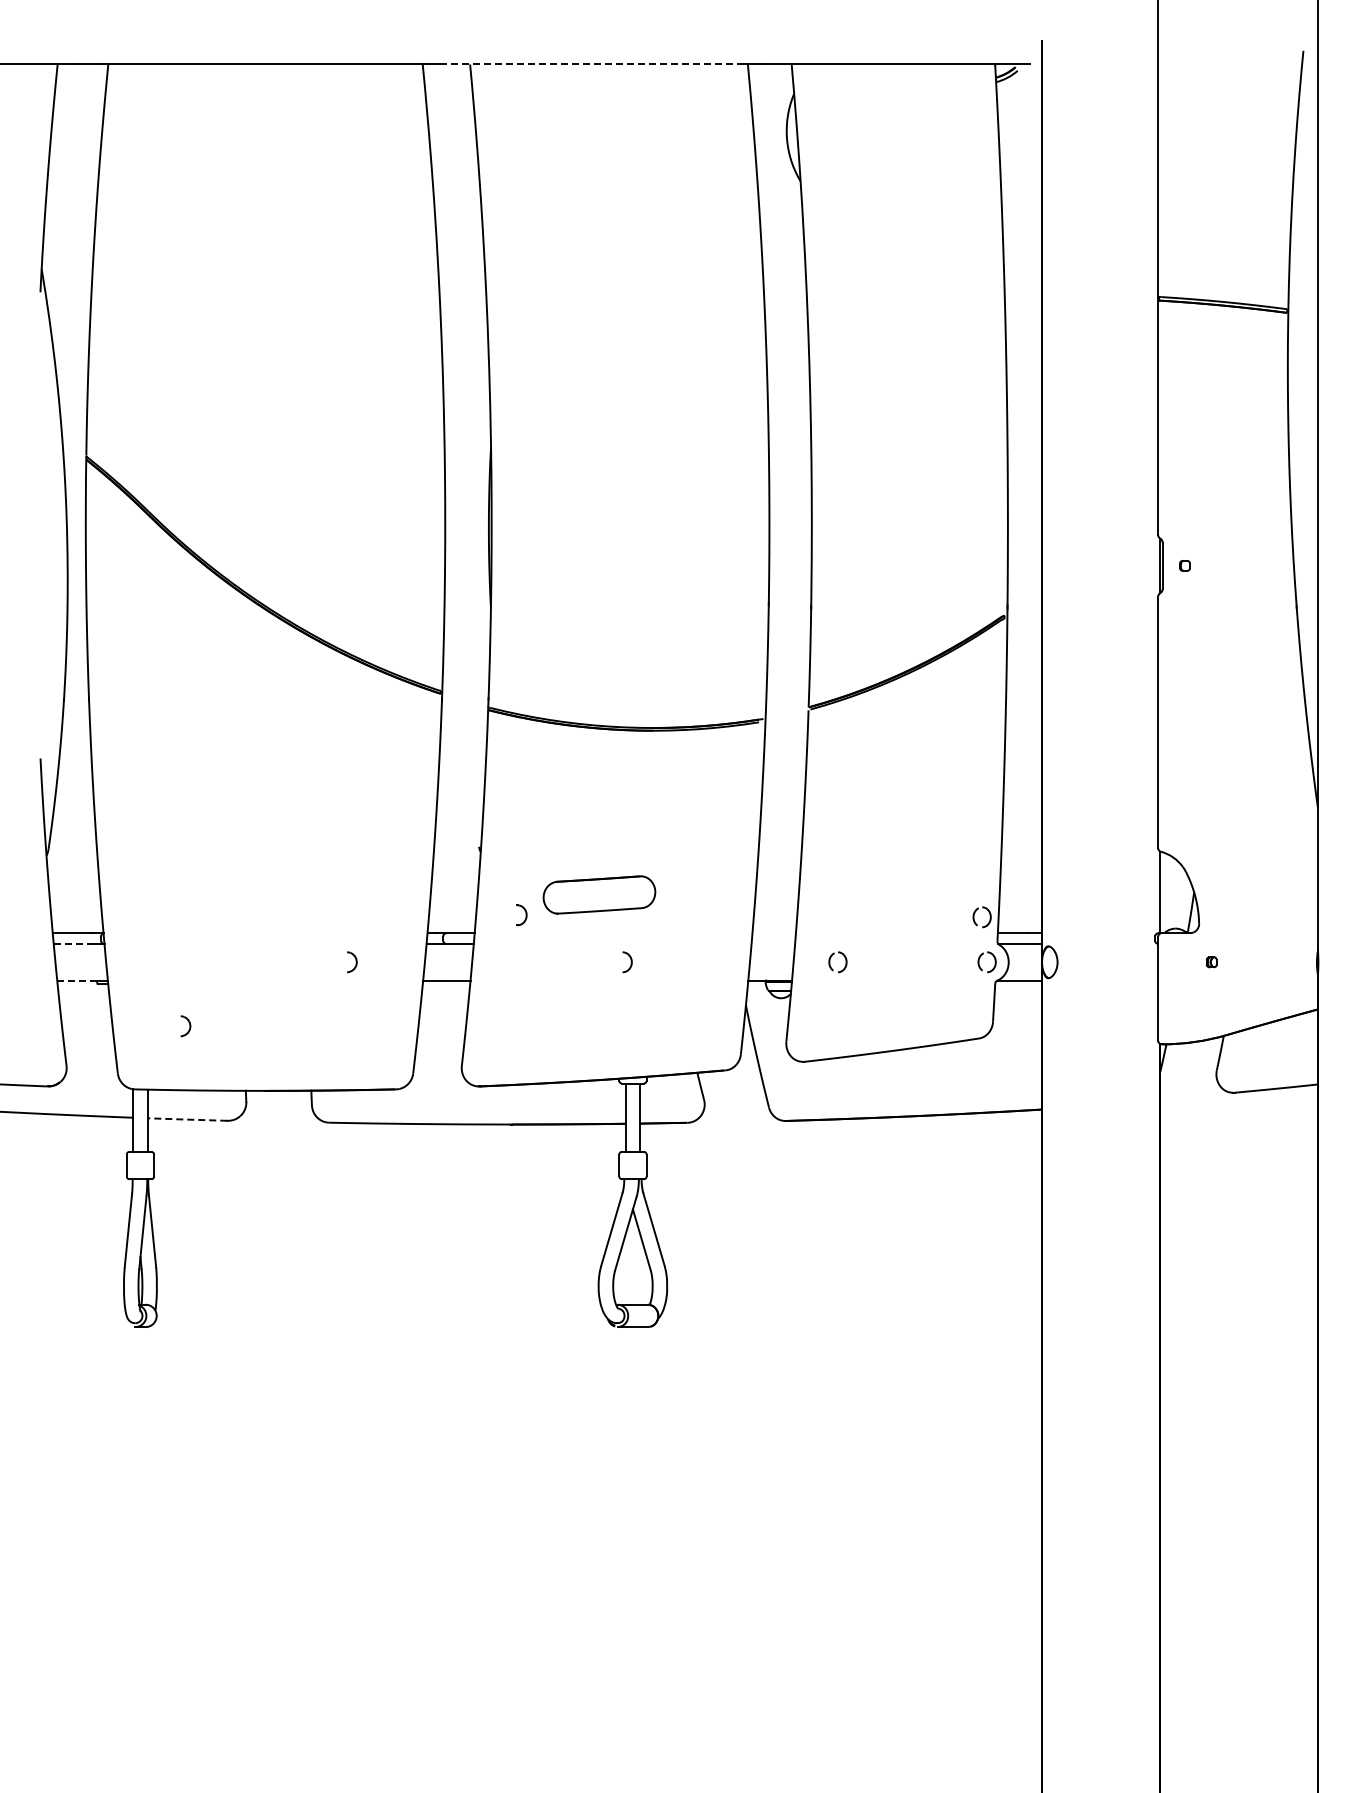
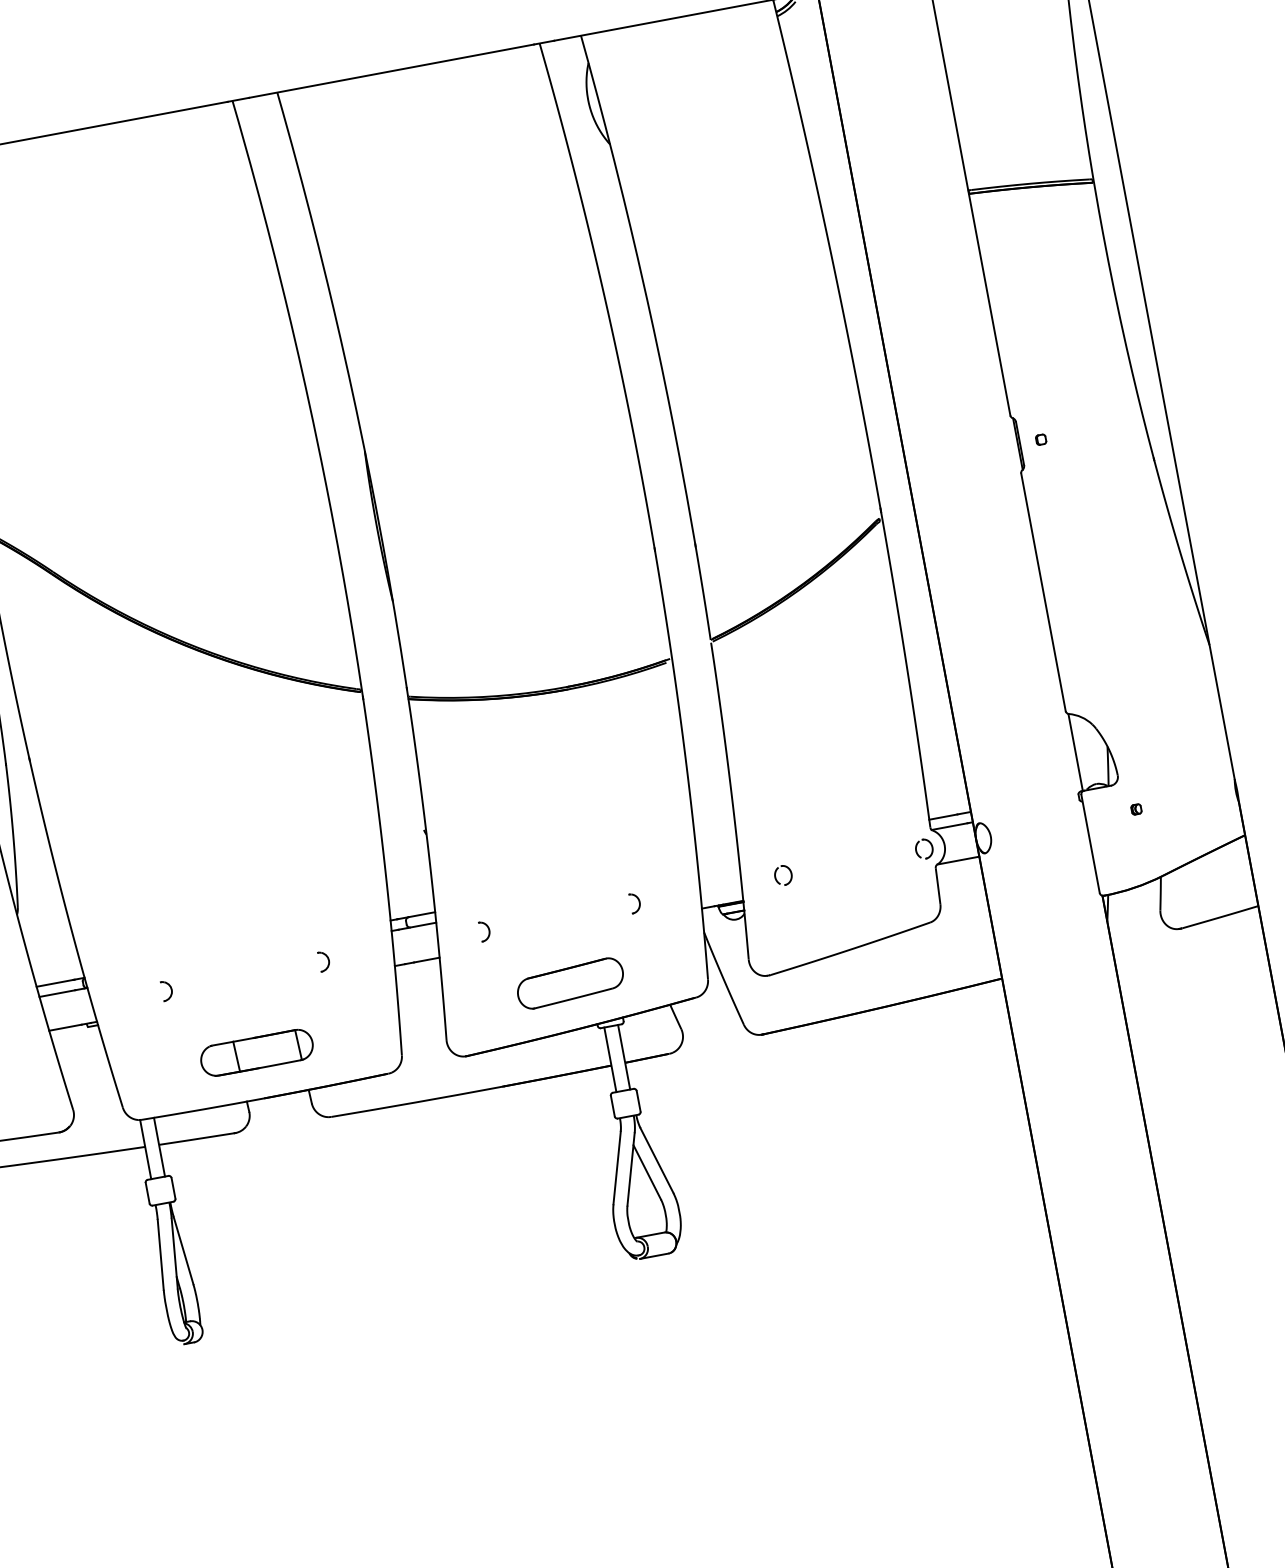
line: (591, 64) -> (391, 71), dashed -> solid
part: (599, 894) -> (570, 983), moved
part: (521, 915) -> (484, 931), moved
part: (974, 917) -> (904, 809), removed
line: (72, 944) -> (57, 994), dashed -> solid
part: (627, 962) -> (635, 903), moved
line: (74, 980) -> (65, 1027), dashed -> solid
part: (185, 1026) -> (167, 991), moved
part: (265, 1042) -> (256, 1052), added
line: (186, 1119) -> (195, 1139), dashed -> solid

